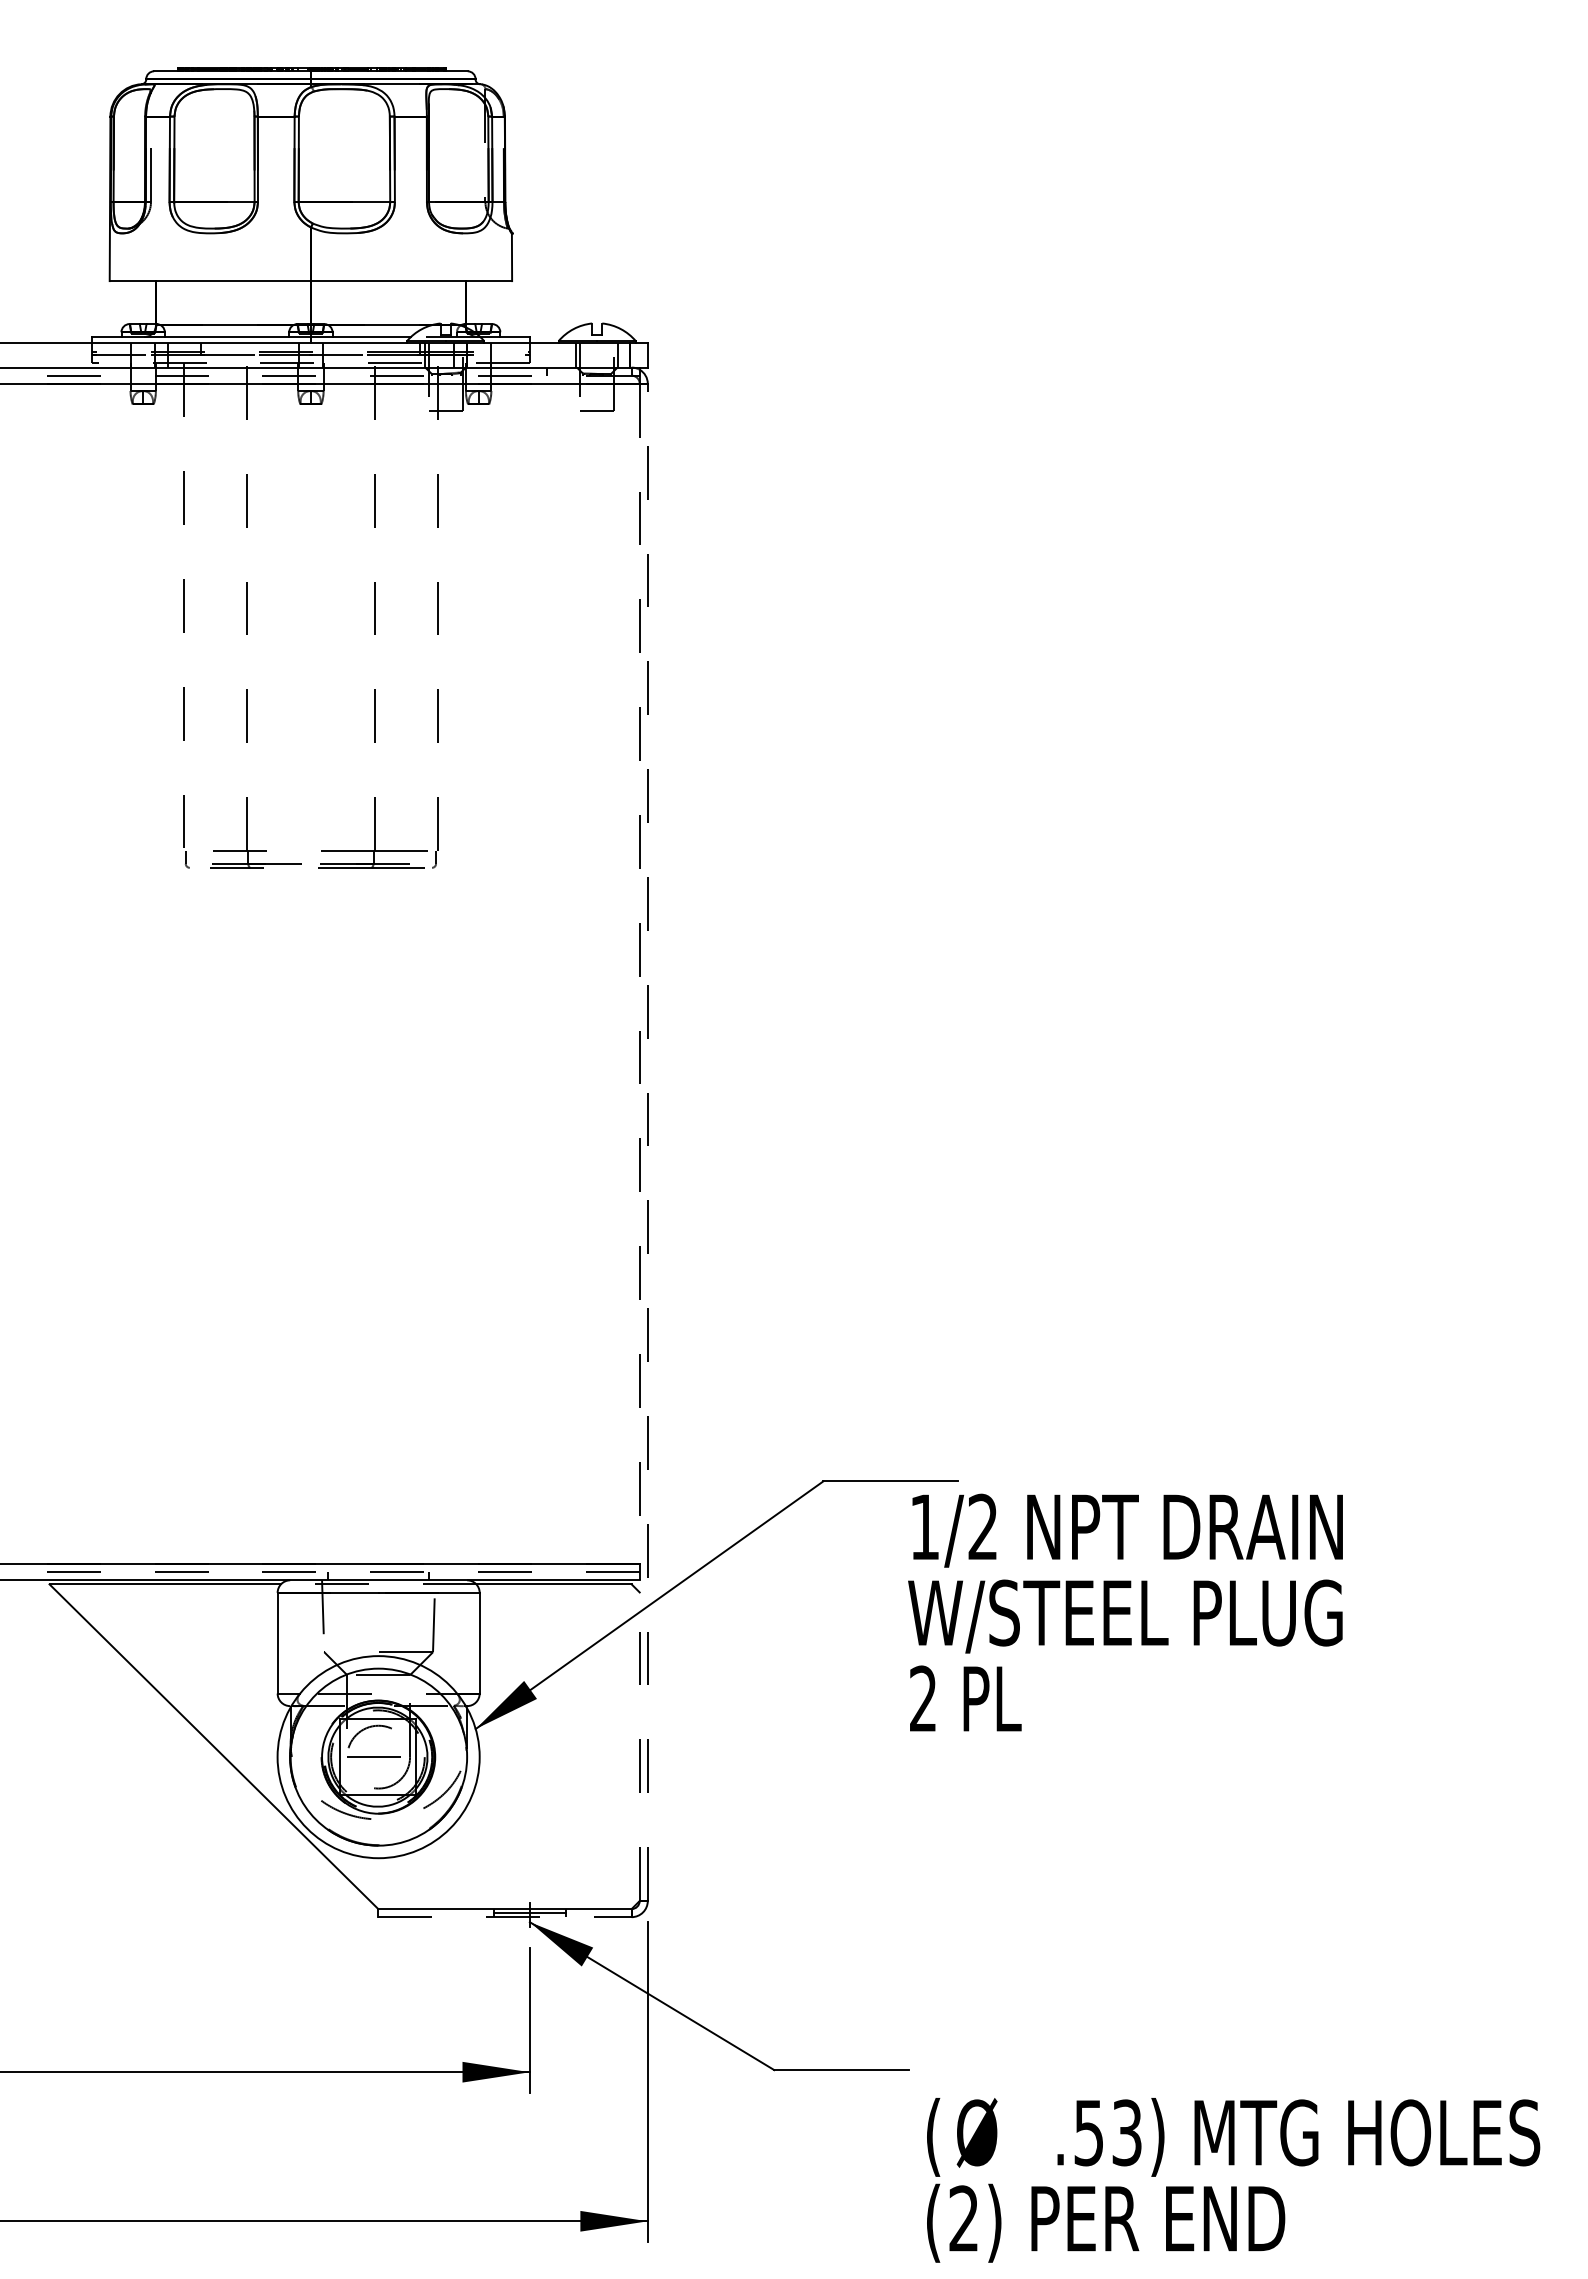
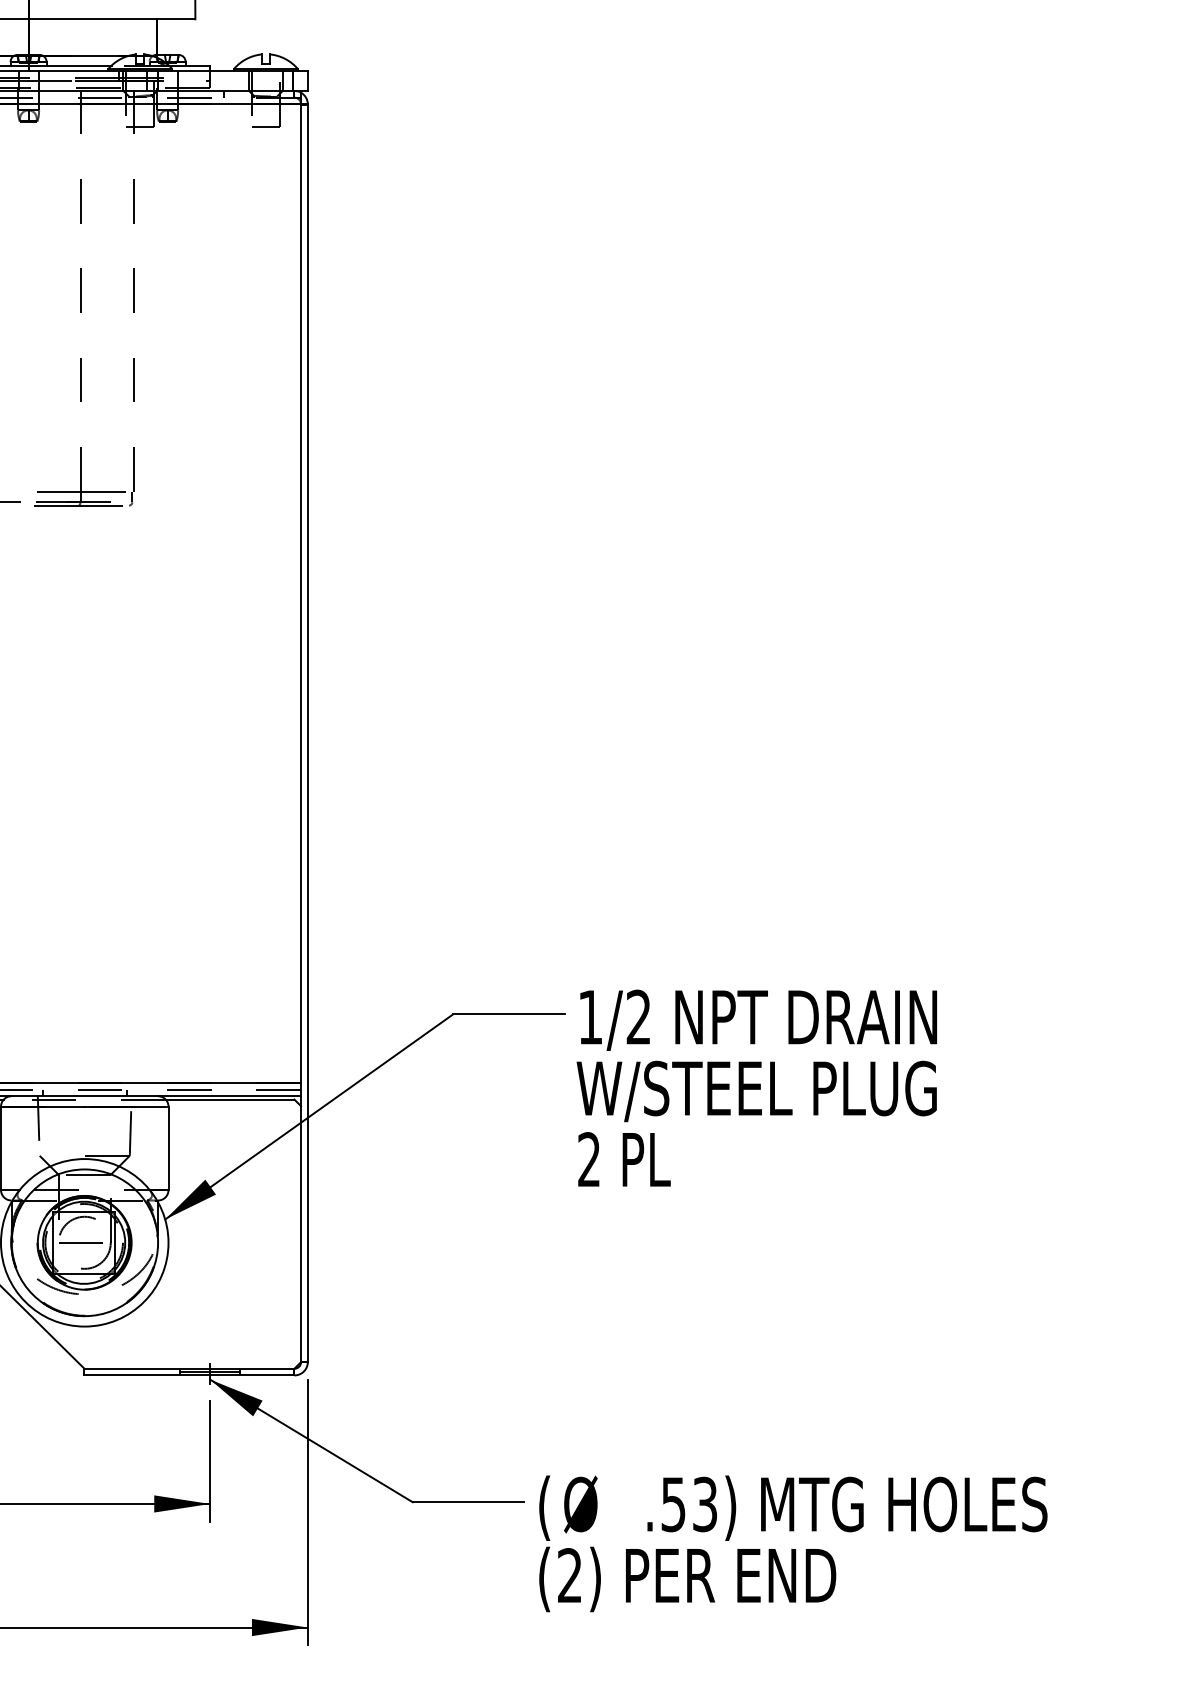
line: (639, 974) -> (300, 594), dashed -> solid
line: (647, 1142) -> (307, 733), dashed -> solid
text: (1125, 1612) -> (756, 1088), moved
line: (639, 1739) -> (300, 1228), dashed -> solid
line: (504, 1917) -> (189, 1375), dashed -> solid
text: (1233, 2180) -> (793, 1543), moved

